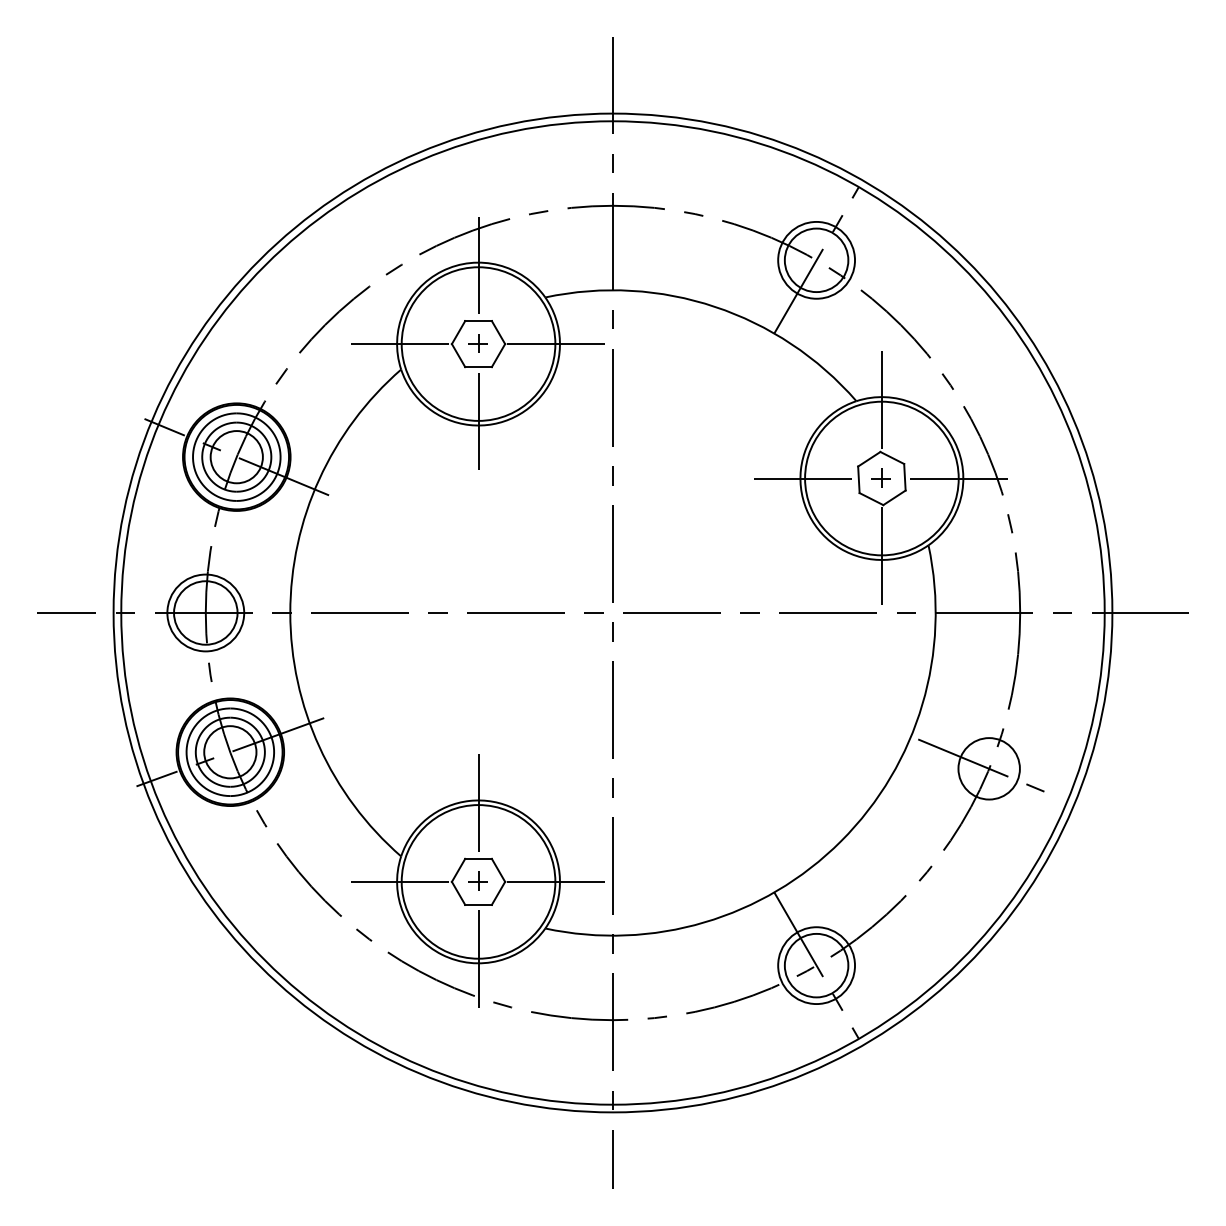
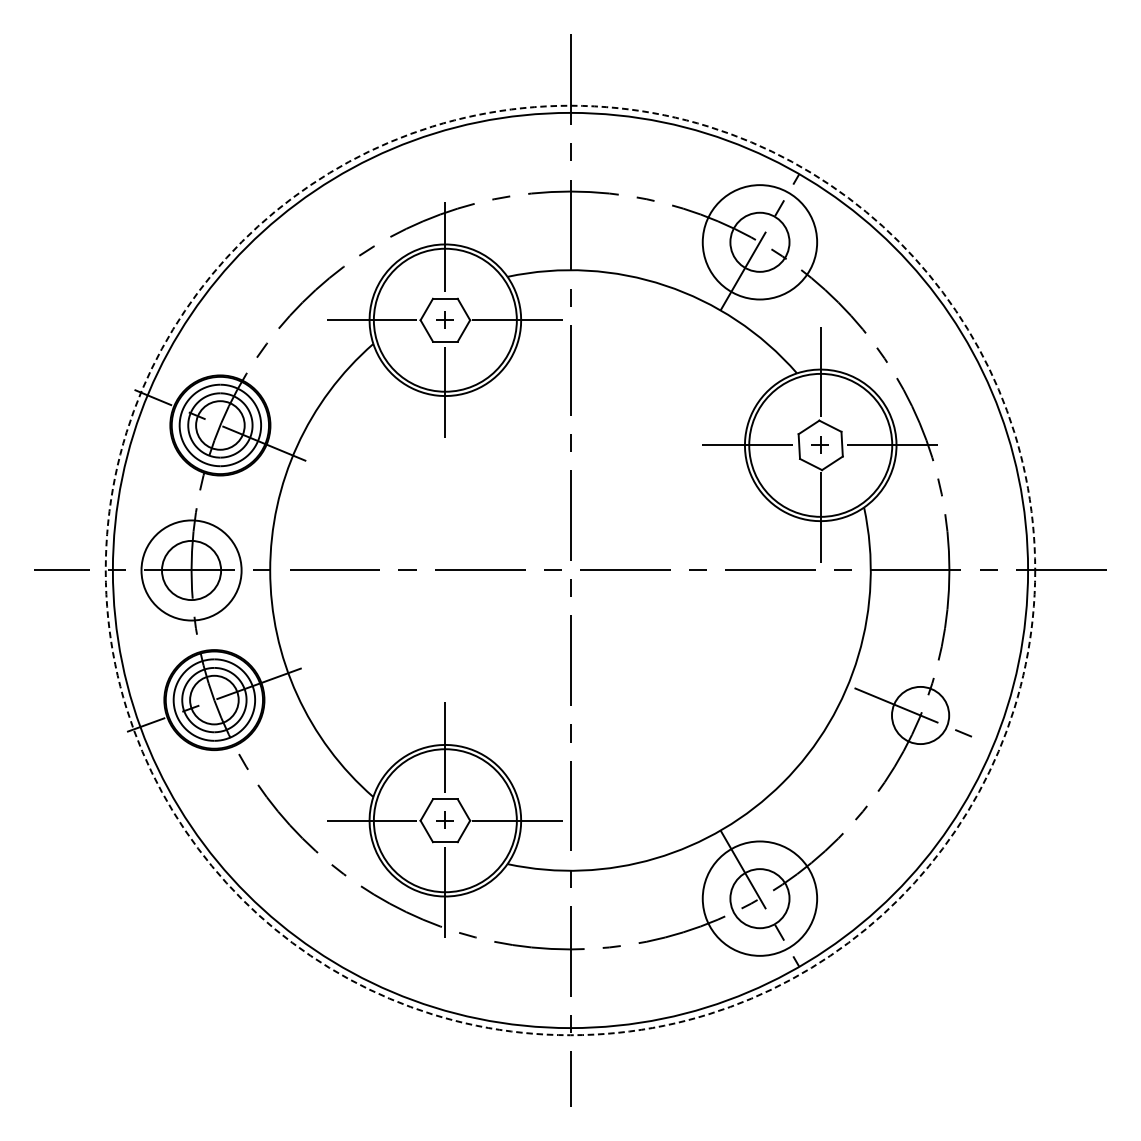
circle: (816, 259) -> (759, 241), size x1.6
circle: (205, 612) -> (191, 570), size x1.4
circle: (612, 612) -> (570, 570), solid -> dashed
circle: (816, 965) -> (759, 898), size x1.6

